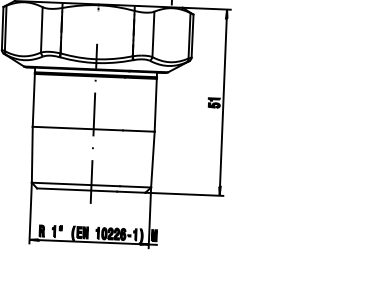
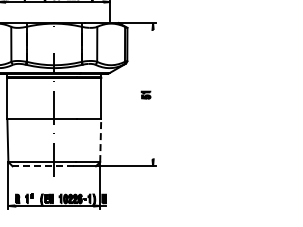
line: (223, 102) -> (153, 94), removed
line: (152, 159) -> (100, 140), solid -> dashed
line: (77, 190) -> (43, 166), solid -> dashed

